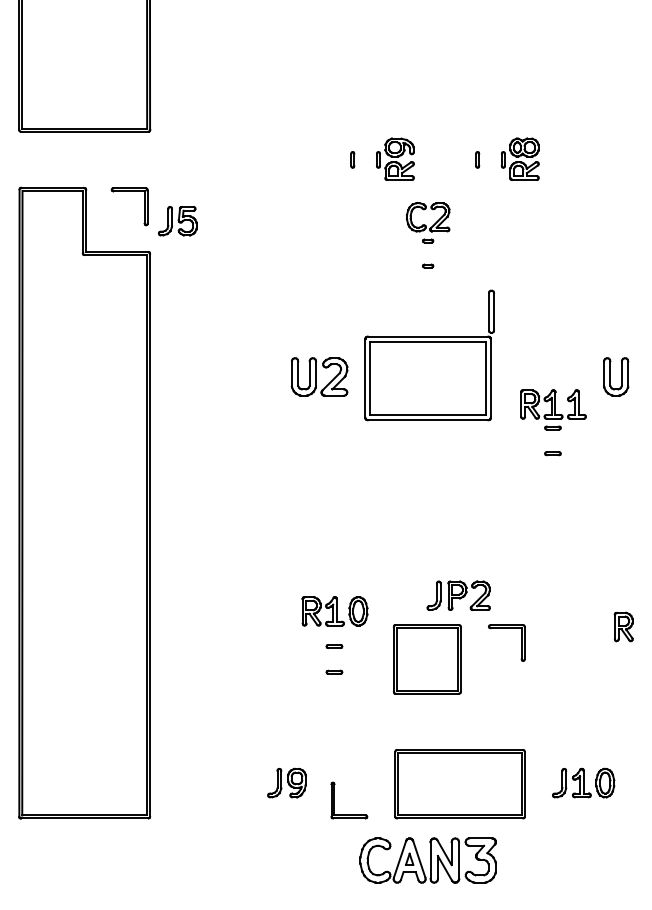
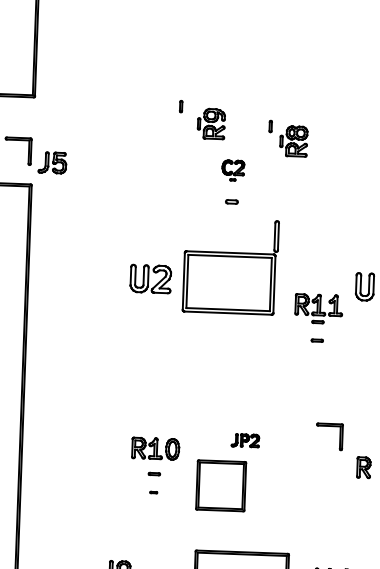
part: (520, 158) -> (293, 140), moved
part: (352, 159) -> (180, 106), moved
part: (427, 222) -> (232, 170), size x0.7
part: (428, 265) -> (232, 201), size x1.6
part: (458, 595) -> (245, 440), size x0.6
part: (506, 628) -> (329, 426), moved
part: (334, 671) -> (153, 492), size x0.6

